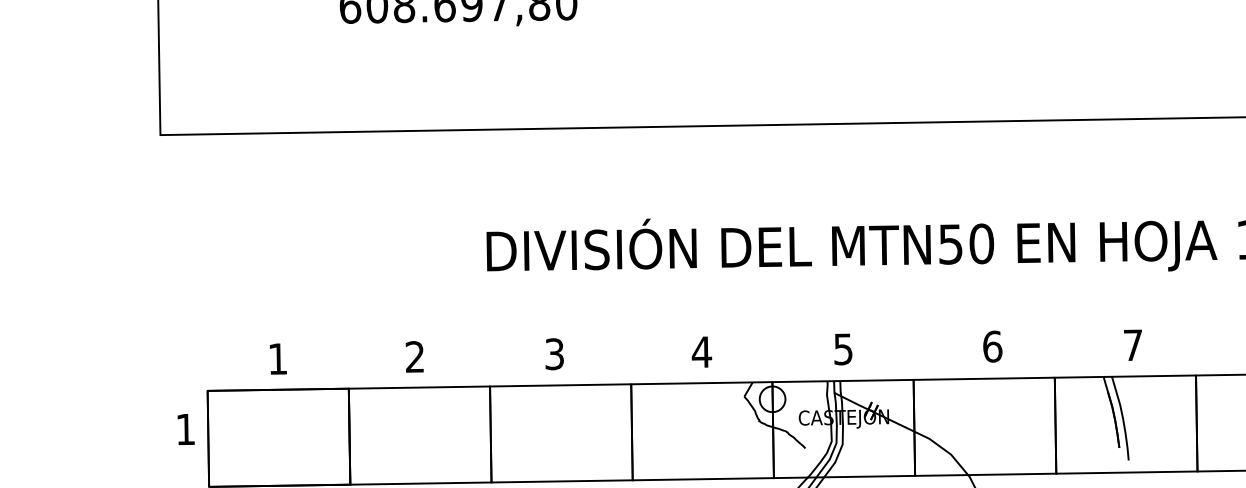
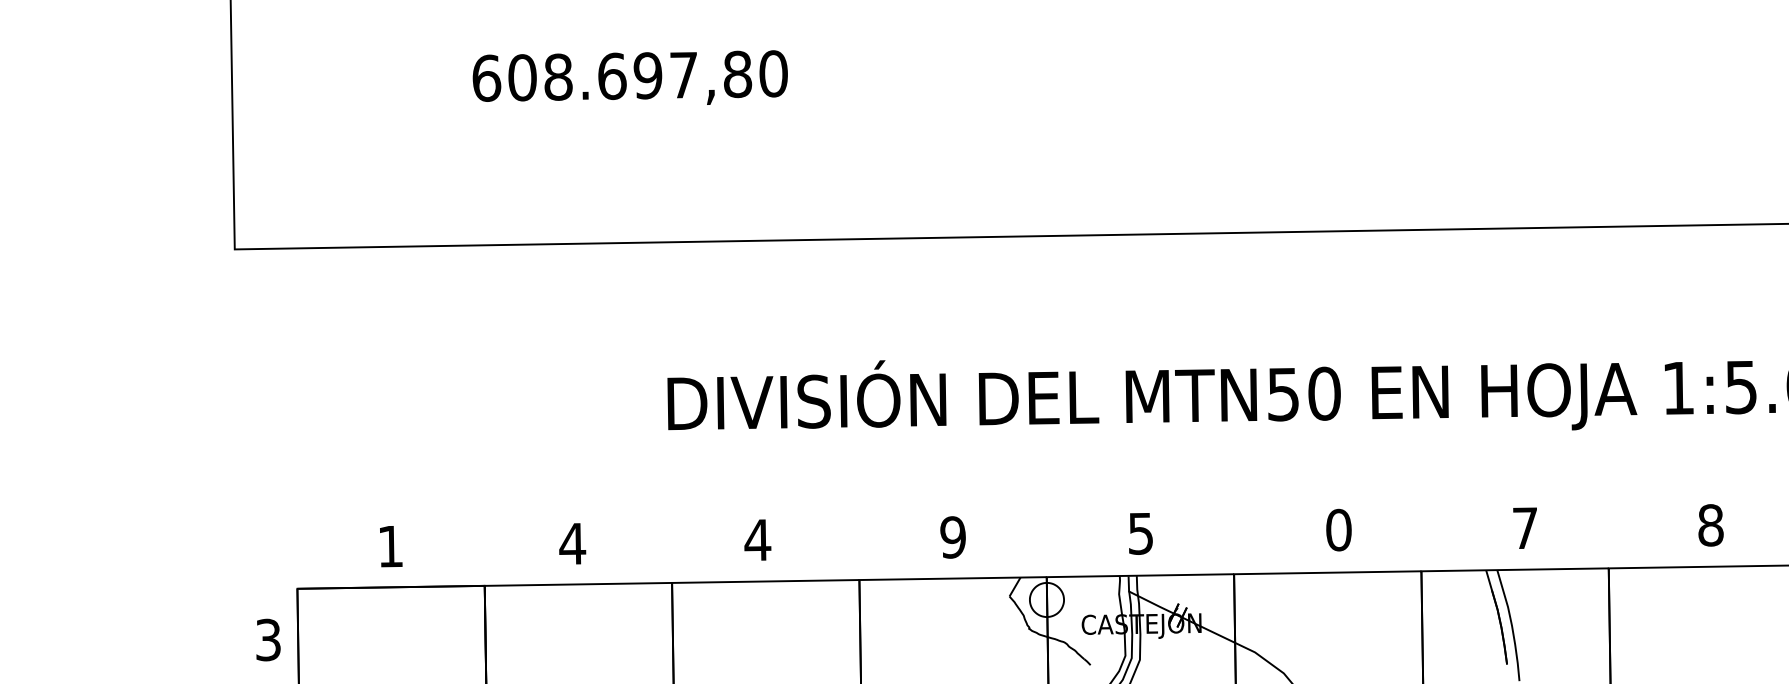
text: (992, 346) -> (1338, 529), 6 -> 0
text: (701, 352) -> (952, 537), 4 -> 9
text: (554, 353) -> (757, 539), 3 -> 4
text: (414, 356) -> (572, 543), 2 -> 4
text: (185, 429) -> (268, 639), 1 -> 3

